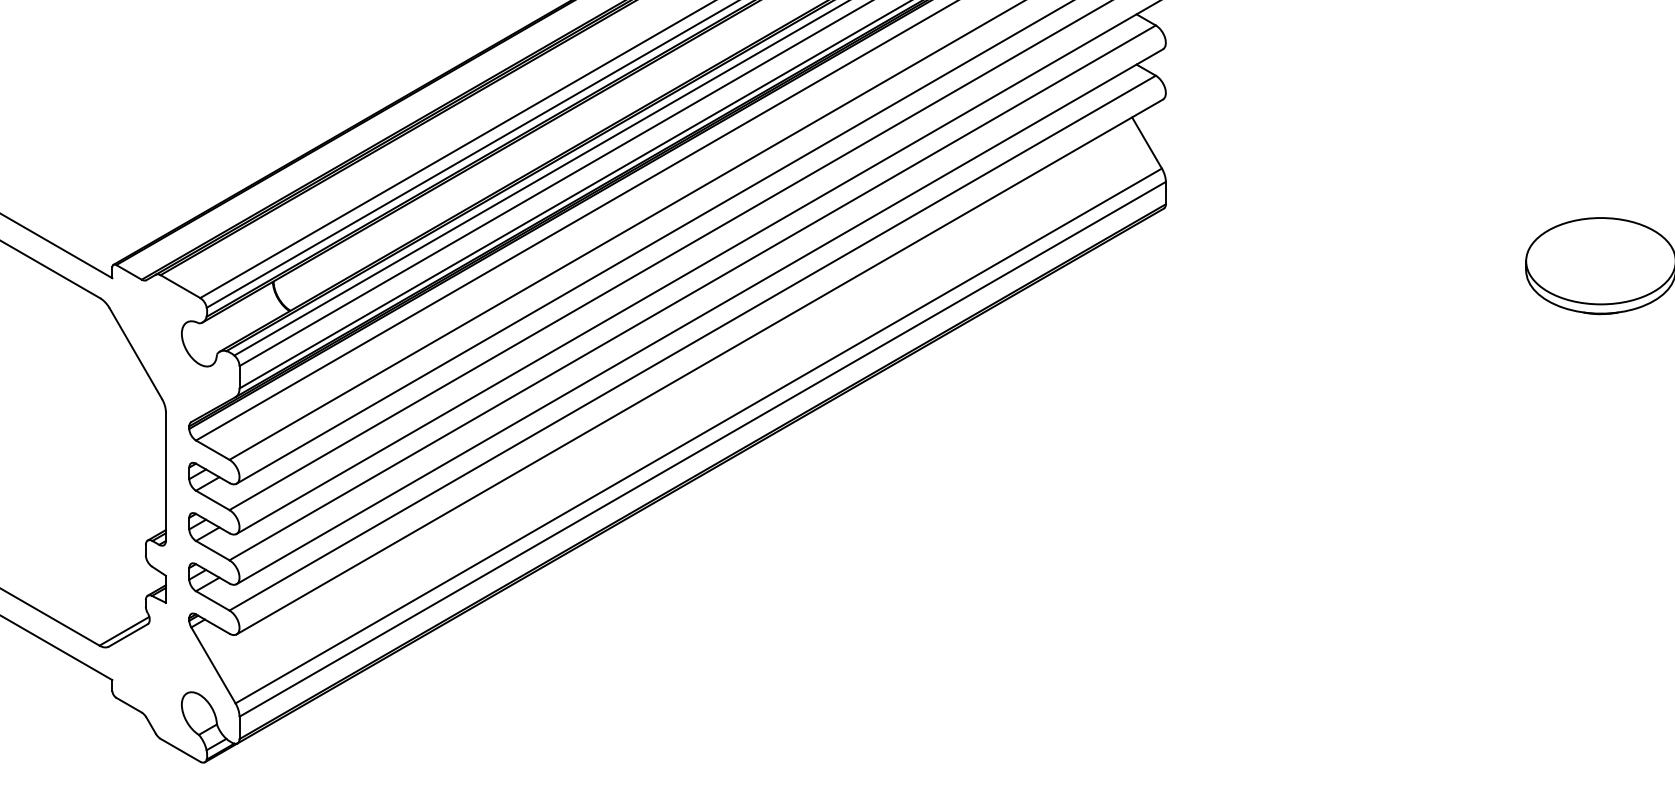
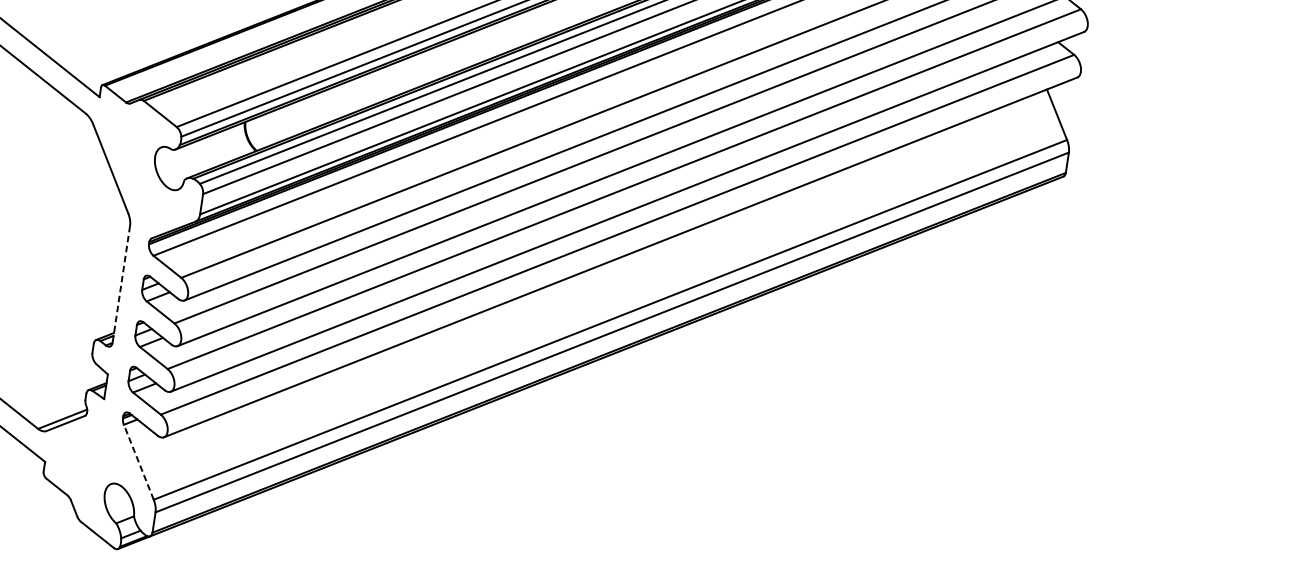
line: (165, 477) -> (120, 285), solid -> dashed
line: (213, 665) -> (138, 462), solid -> dashed

